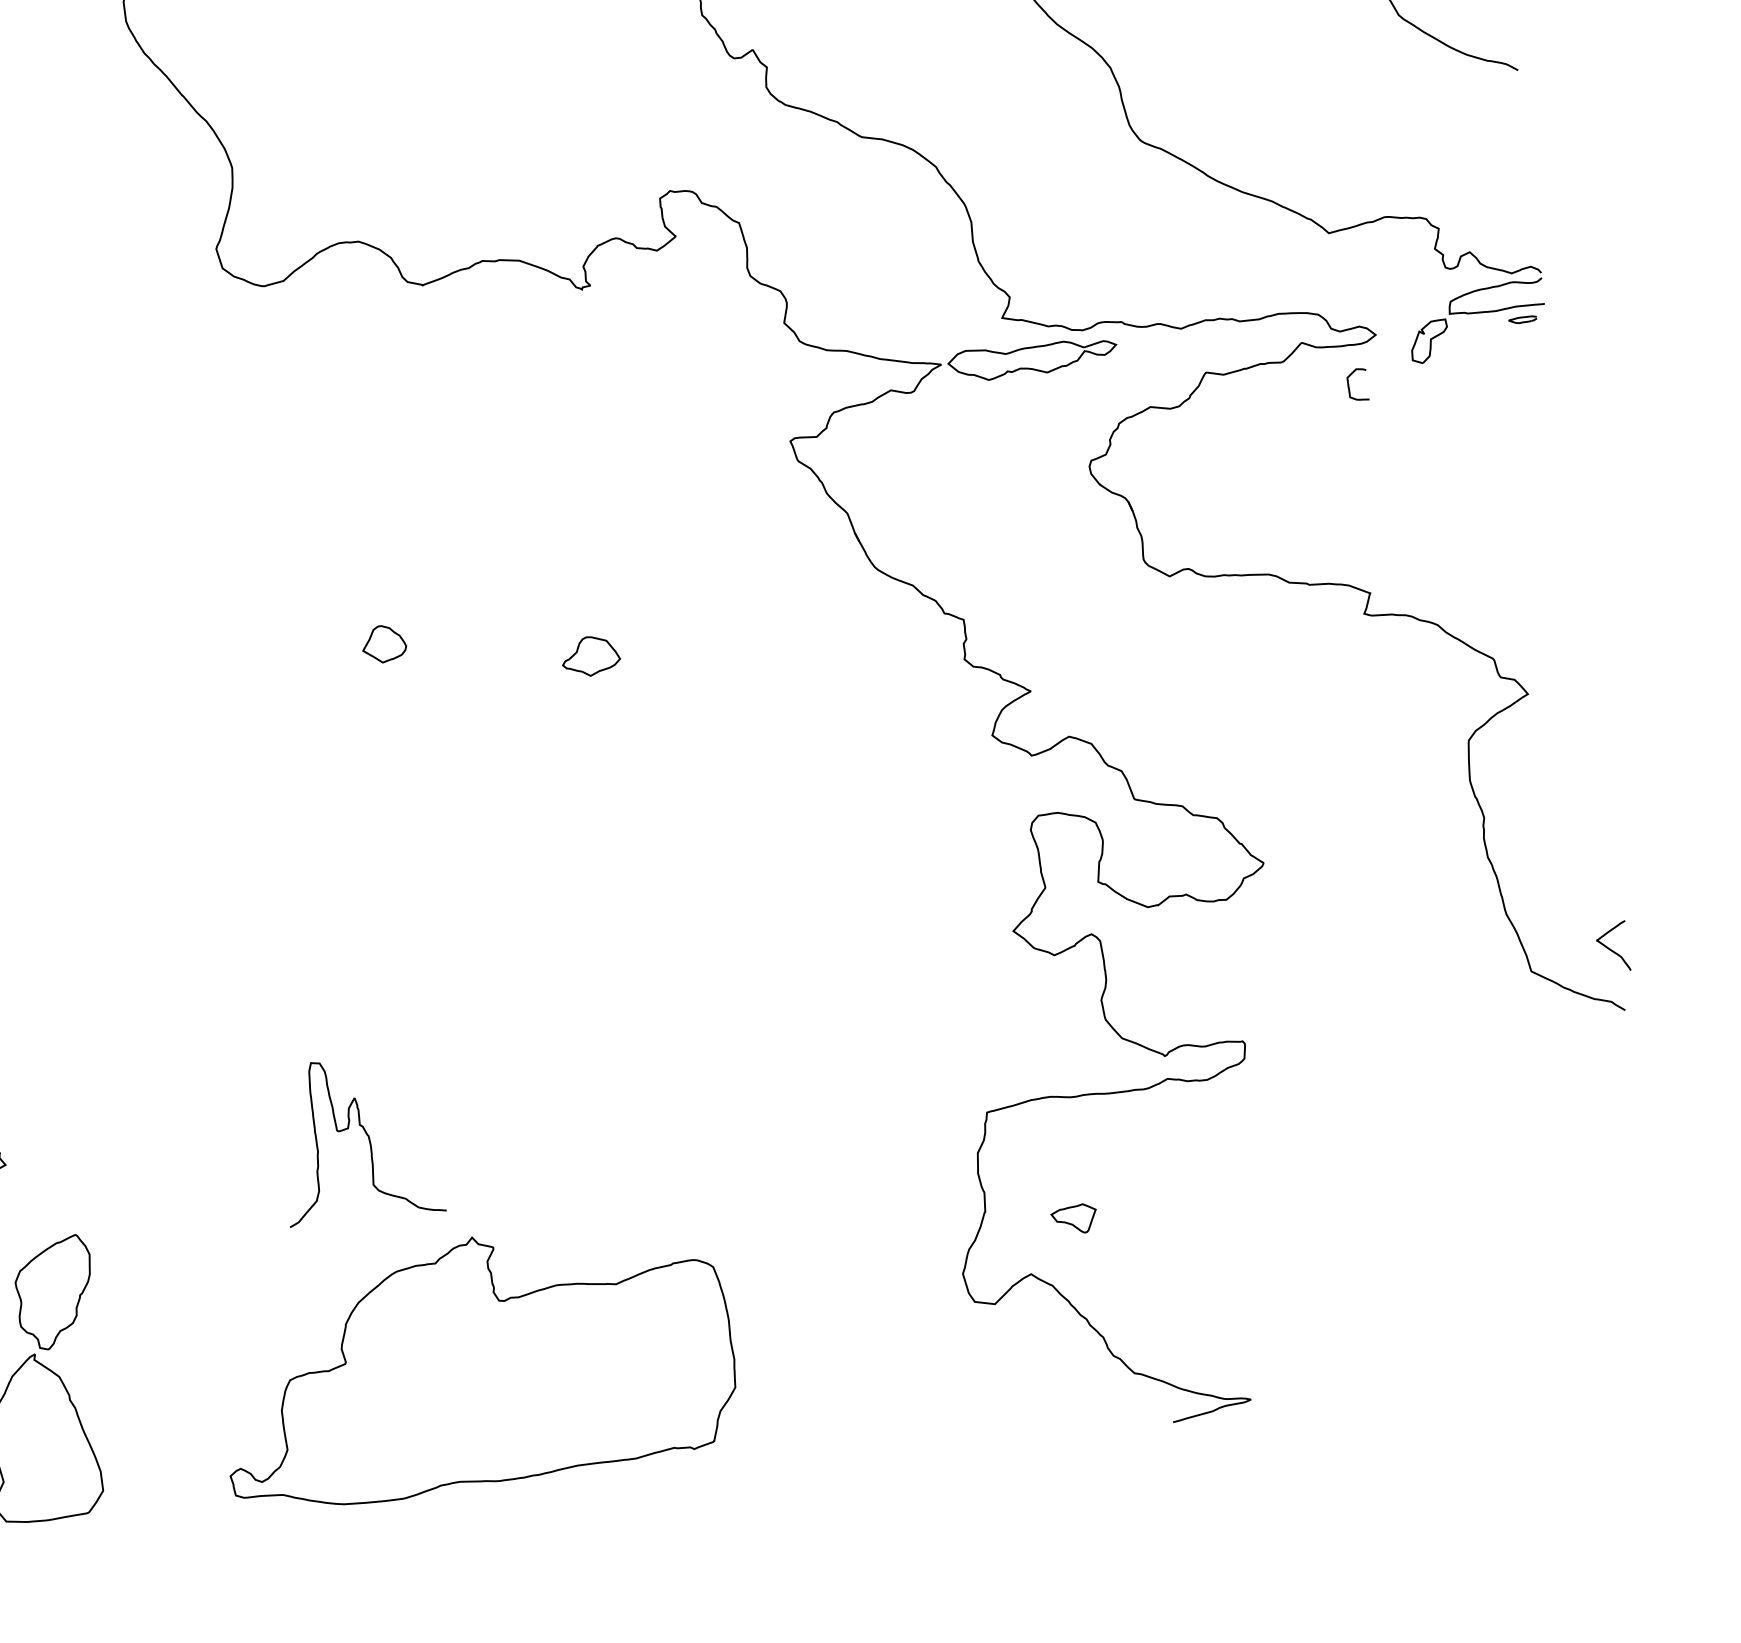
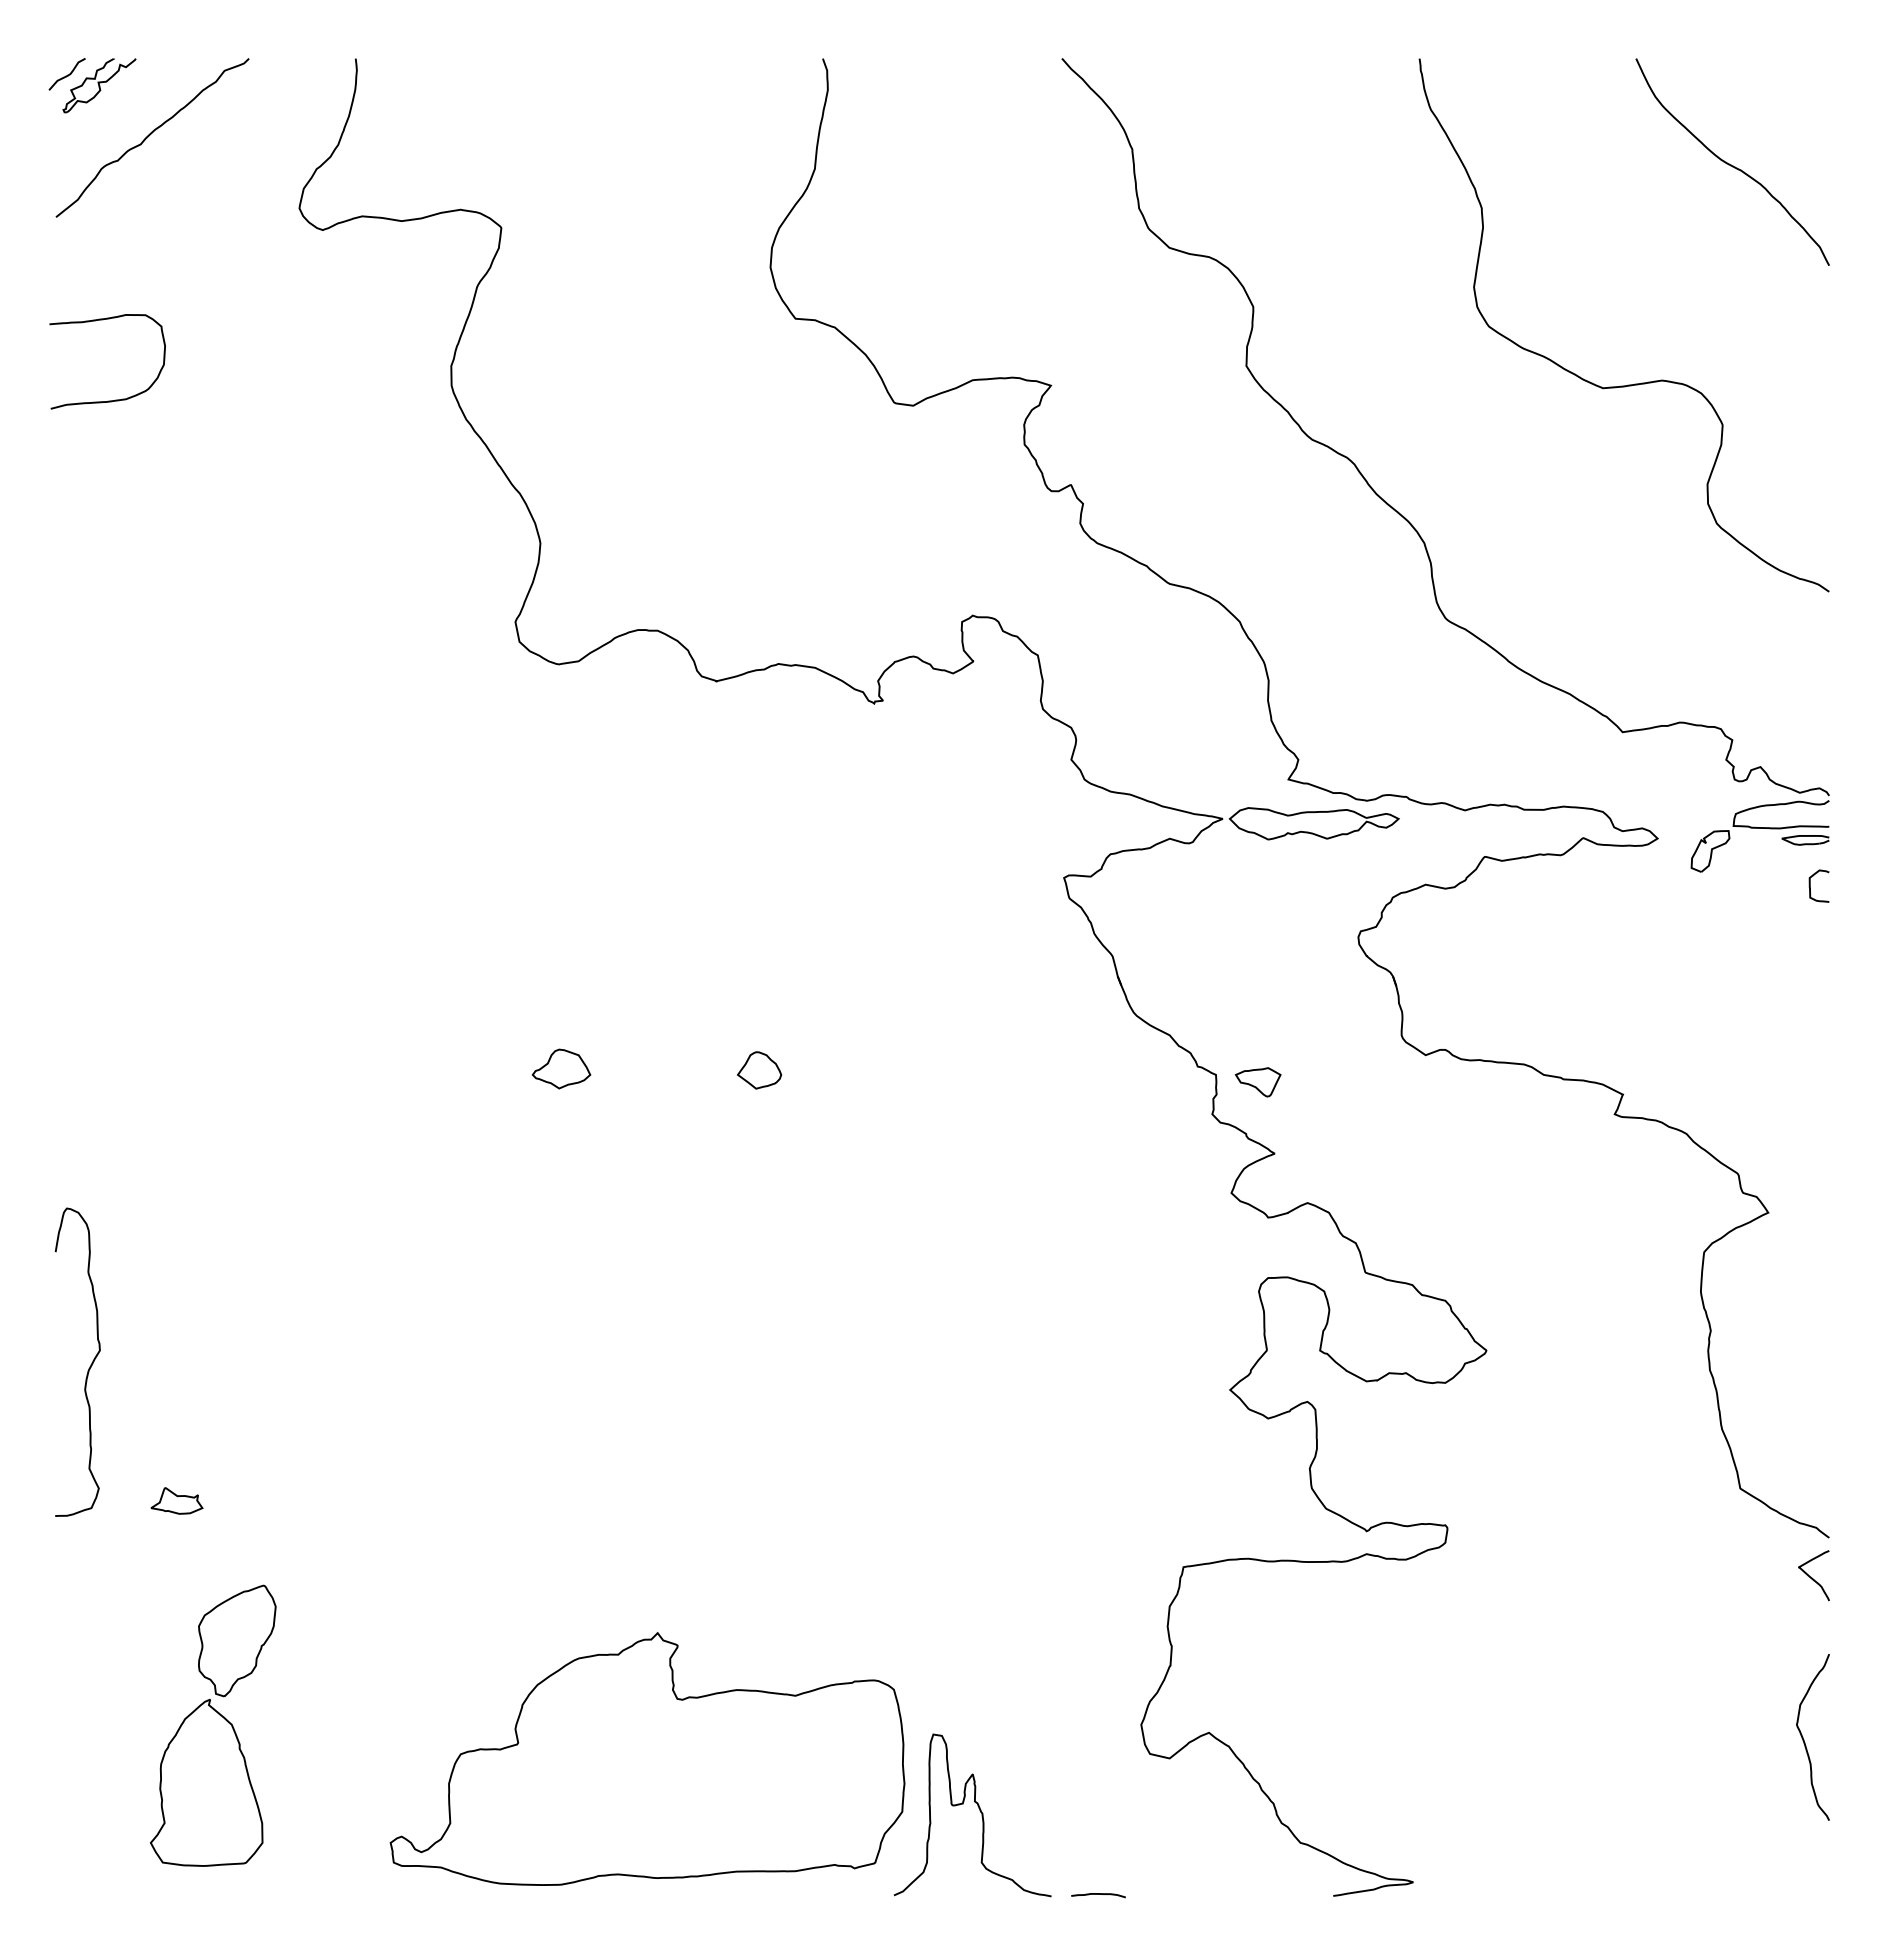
part: (1522, 320) -> (1805, 840), size x1.67
curve: (1349, 385) -> (1810, 885), moved
part: (384, 644) -> (759, 1070), moved
part: (590, 655) -> (561, 1068), moved
curve: (1610, 948) -> (1811, 1576), moved
curve: (366, 1135) -> (980, 1812), moved
curve: (1623, 1213) -> (1804, 1739), added
part: (1073, 1219) -> (1257, 1082), moved
curve: (939, 1447) -> (1098, 1894), added

